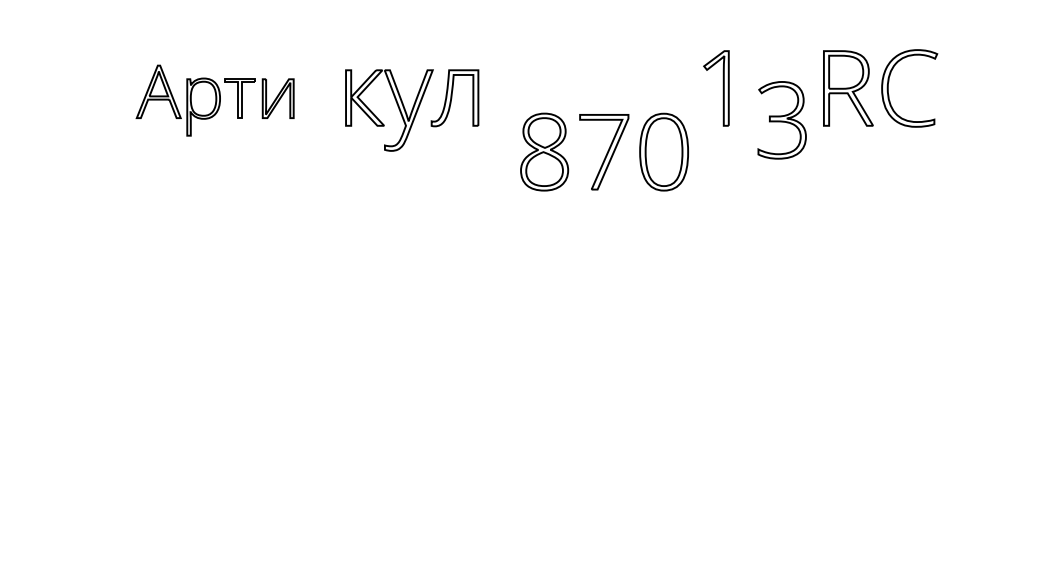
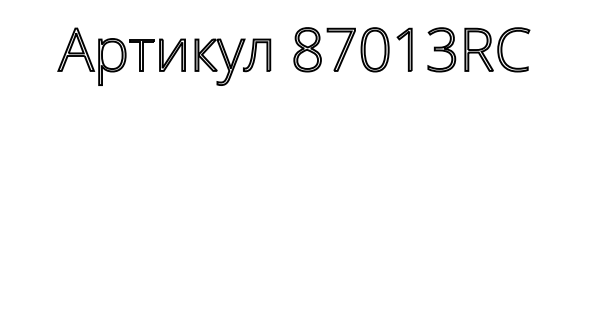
part: (214, 100) -> (121, 56), size x1.43
part: (781, 119) -> (441, 49), moved
part: (604, 151) -> (341, 49), moved

